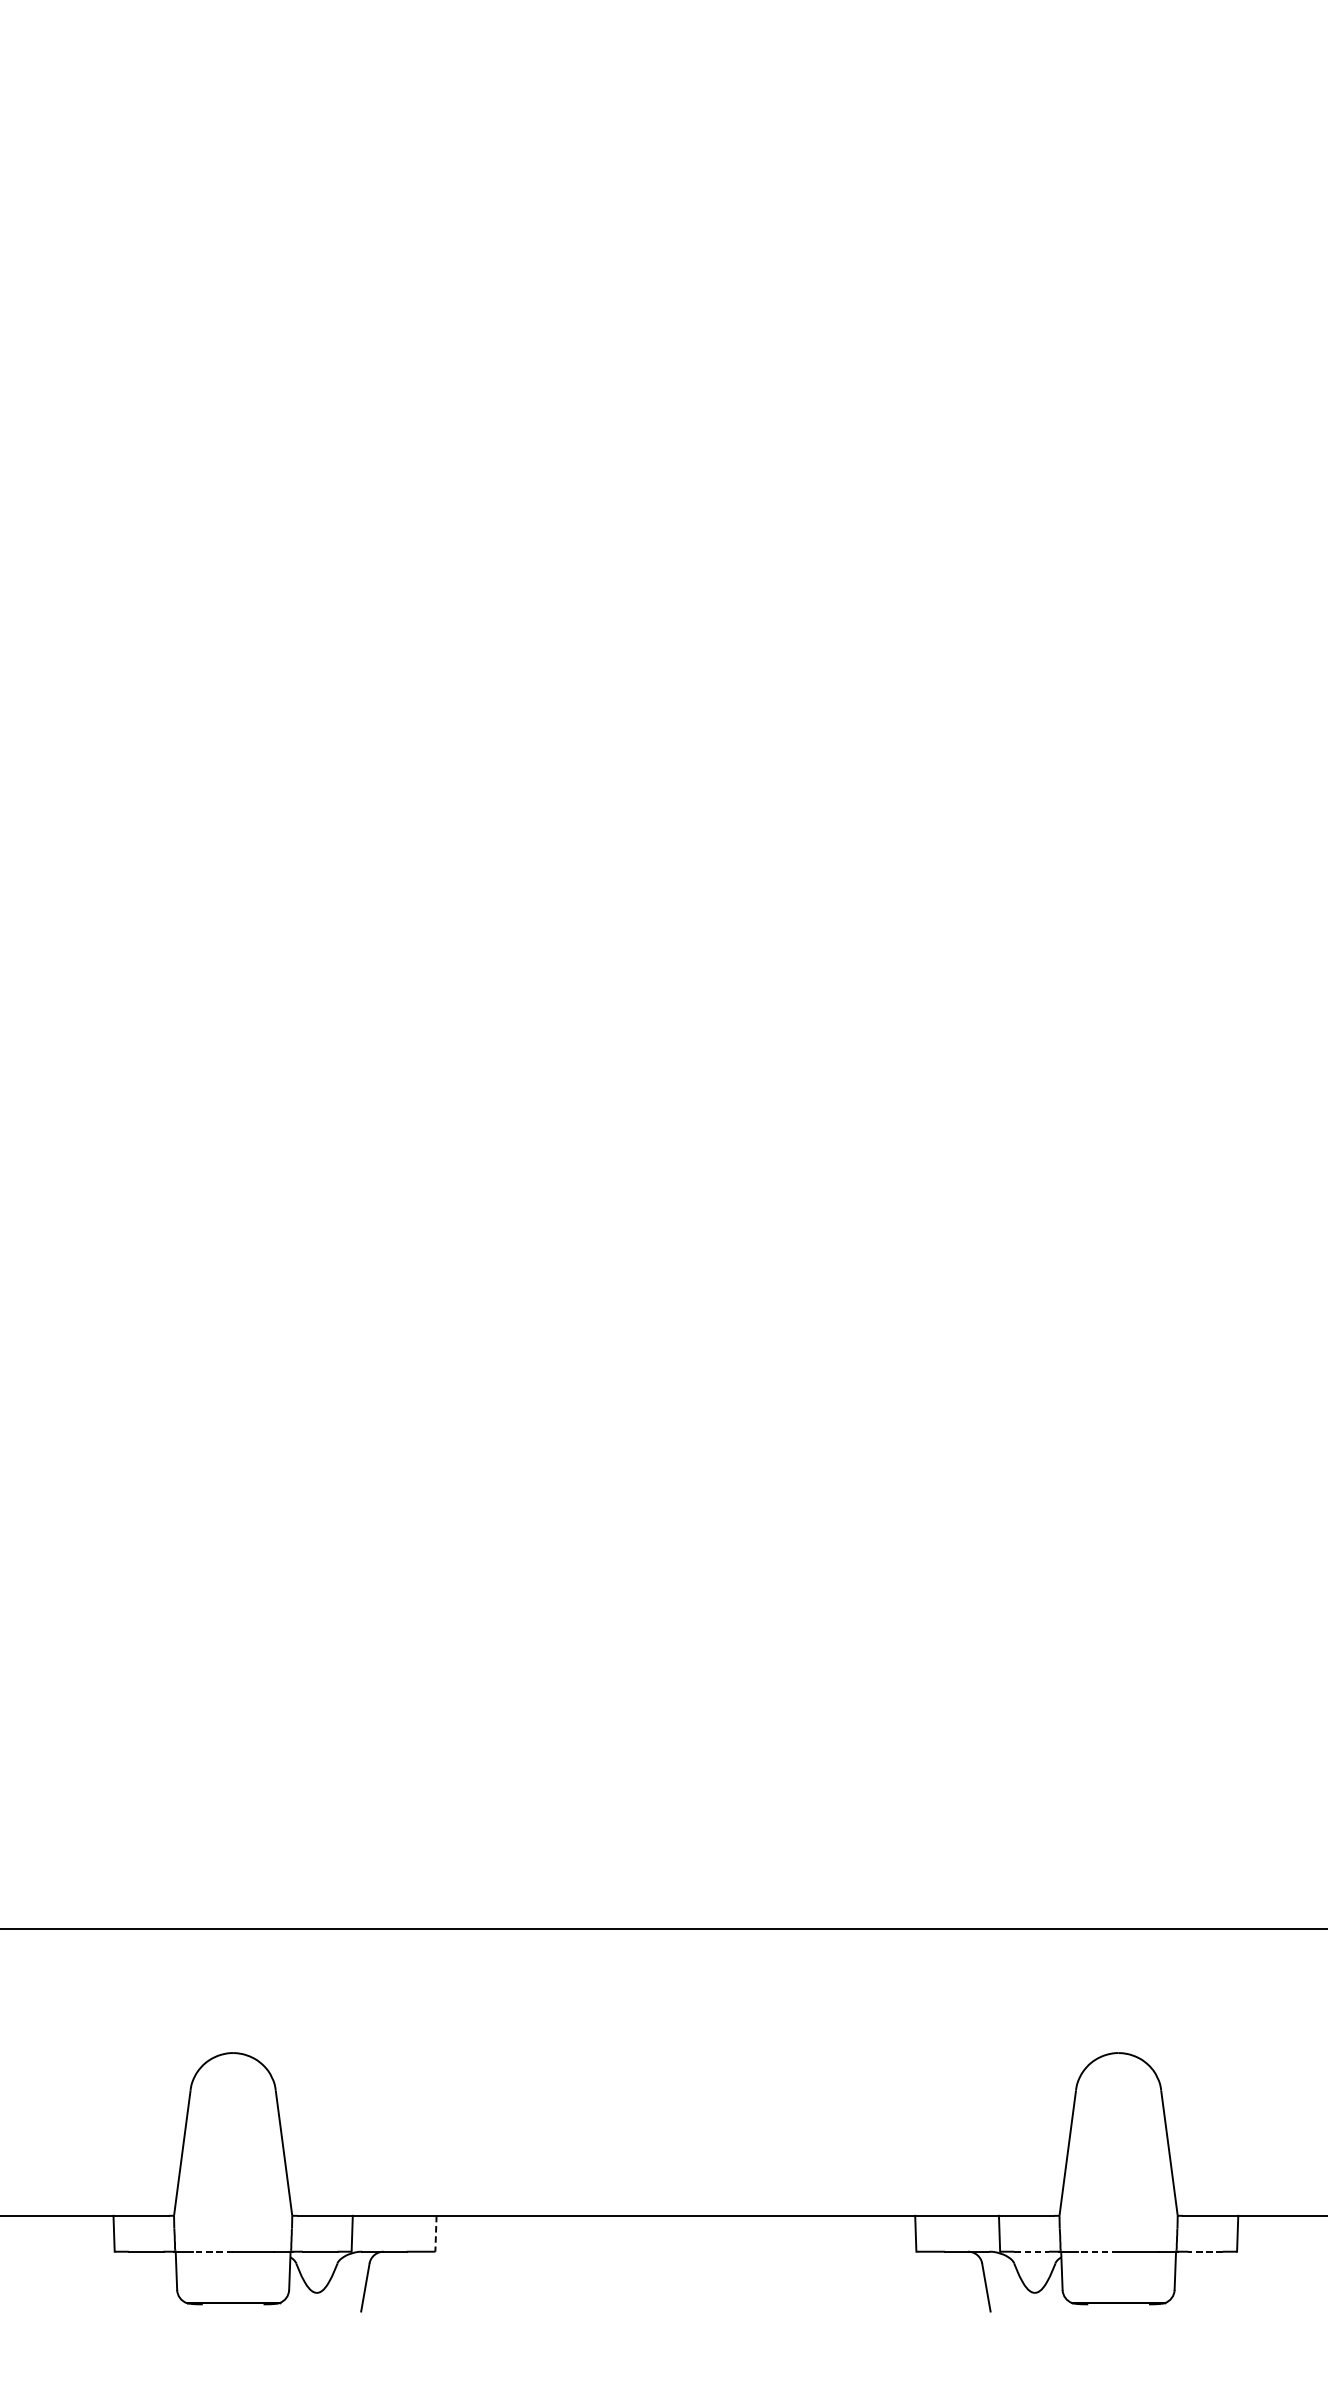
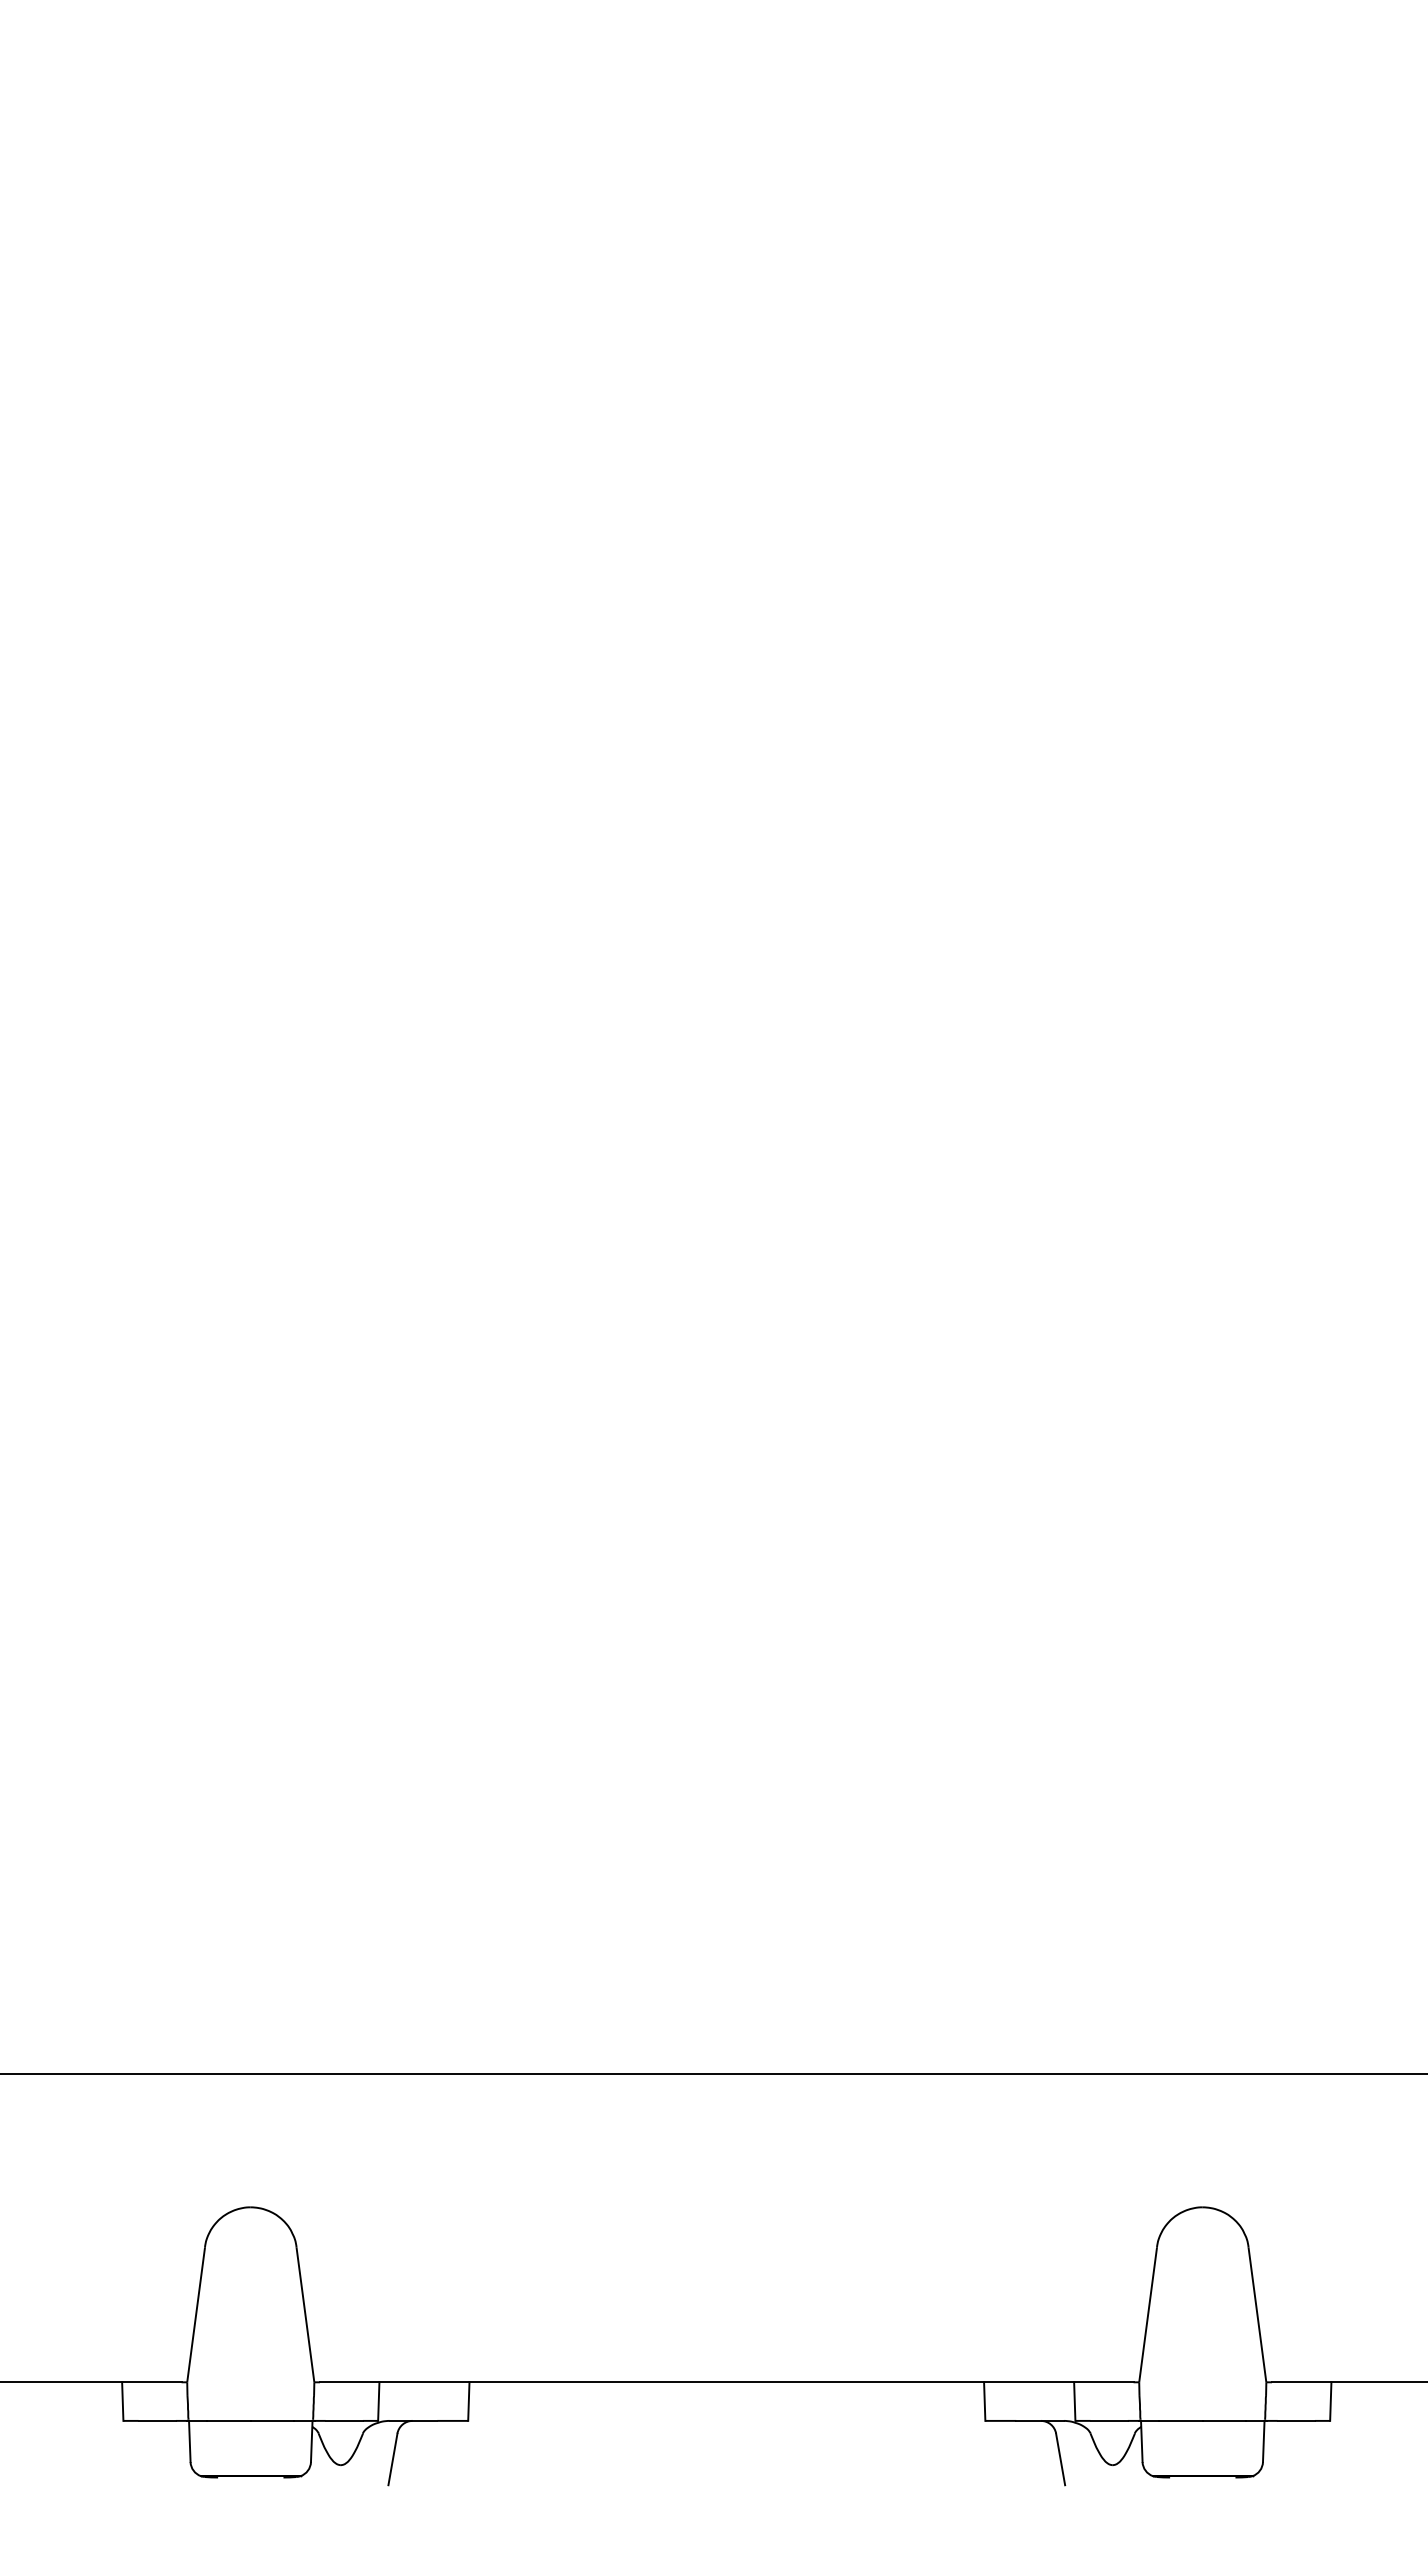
line: (435, 2234) -> (468, 2402), dashed -> solid
line: (213, 2251) -> (229, 2420), dashed -> solid
line: (1031, 2251) -> (1109, 2420), dashed -> solid
line: (1098, 2251) -> (1181, 2420), dashed -> solid
line: (1205, 2251) -> (1296, 2420), dashed -> solid

